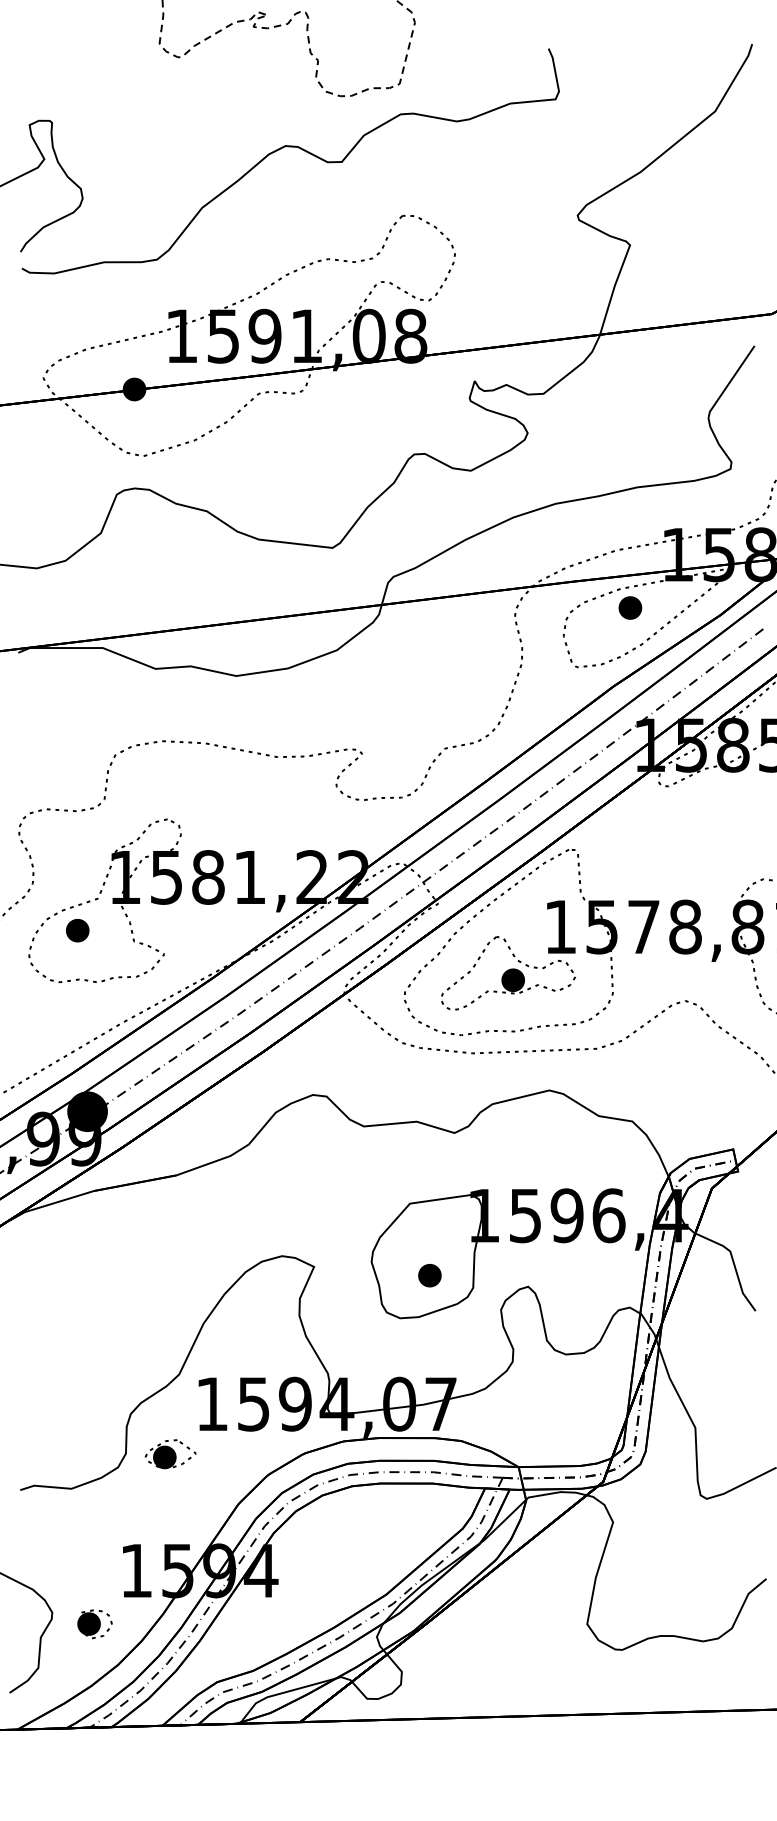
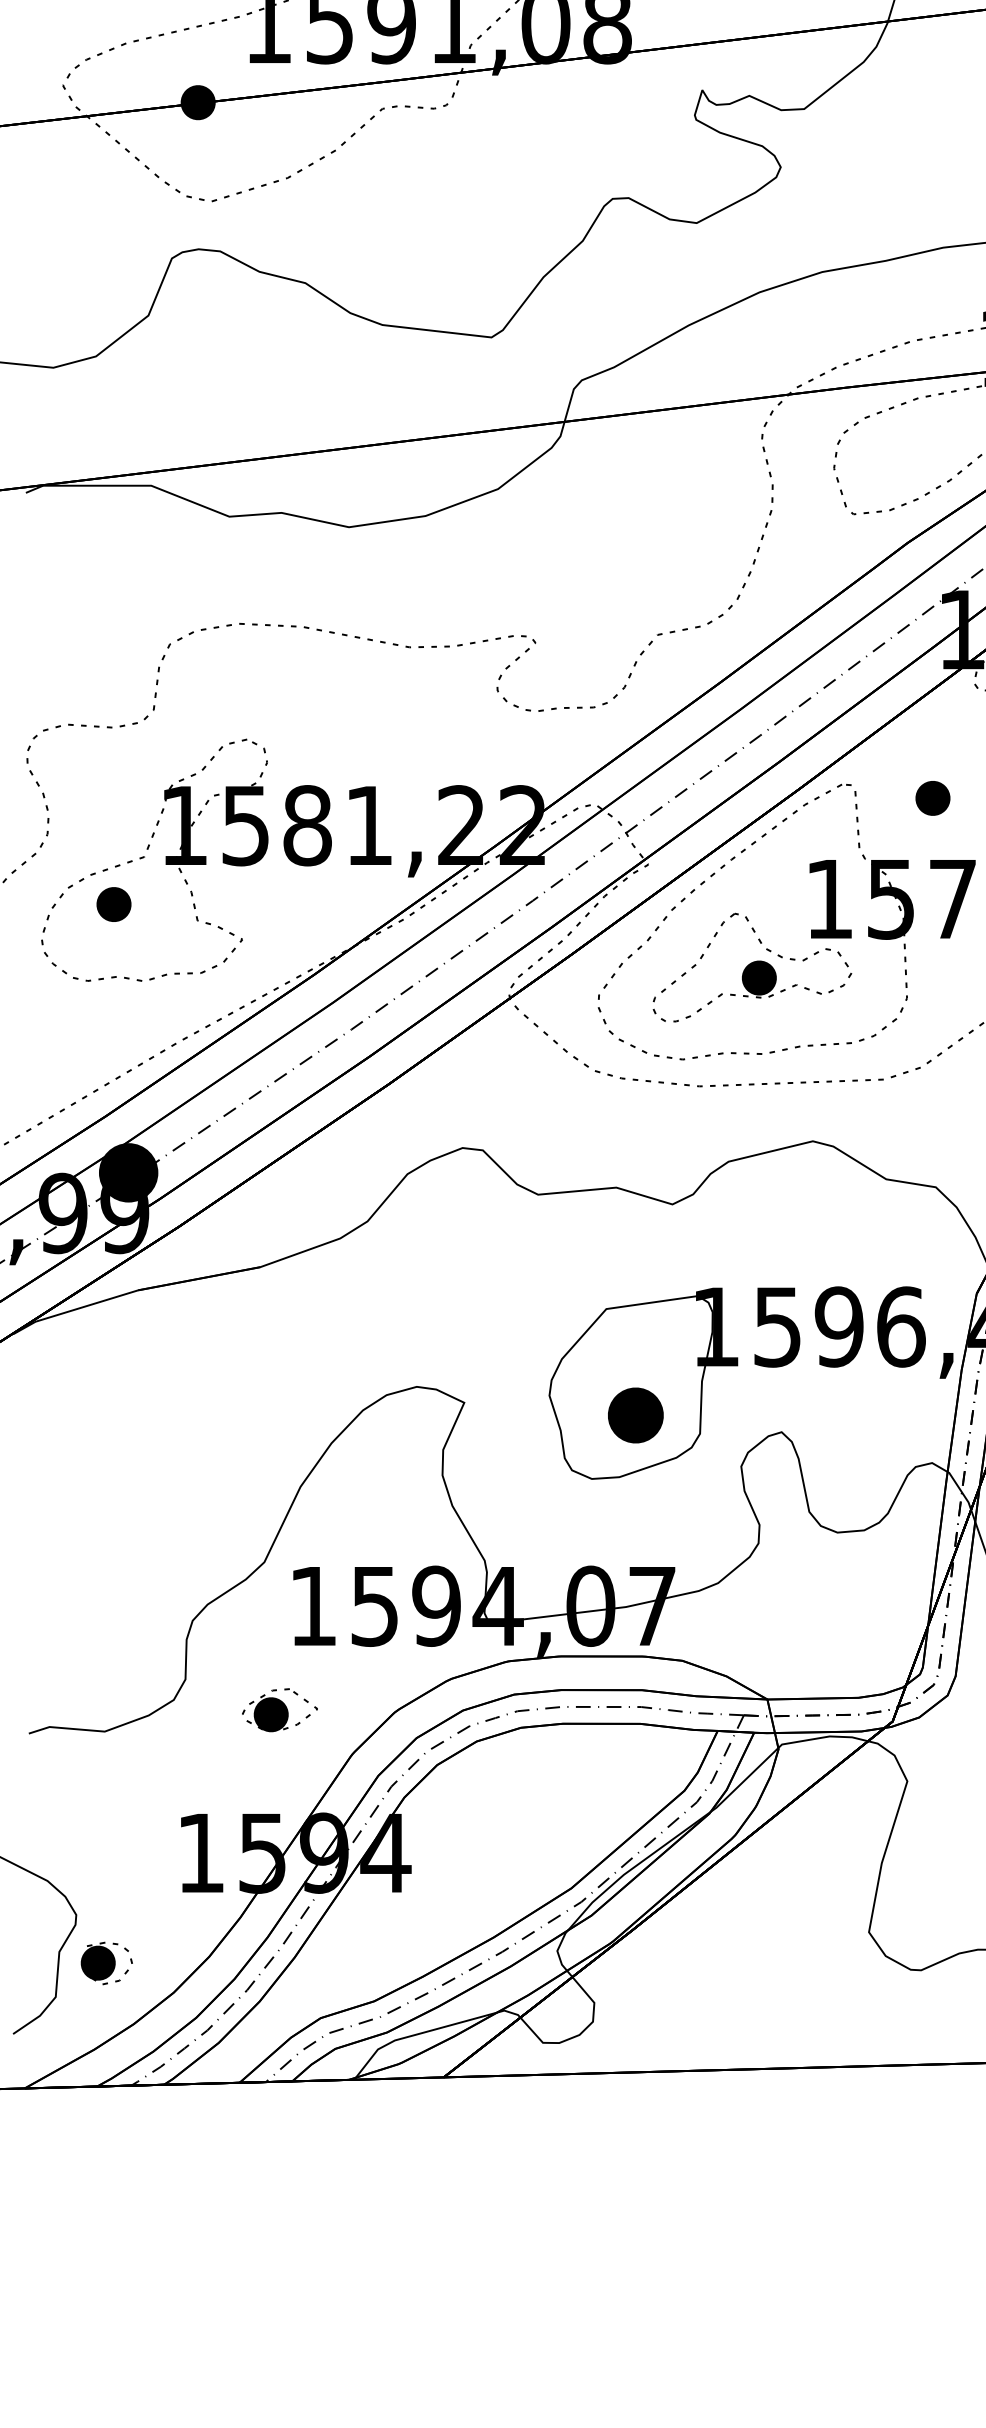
part: (630, 607) -> (933, 797), moved
part: (429, 1275) -> (635, 1415), size x1.6
part: (170, 1454) -> (279, 1710), moved
part: (94, 1624) -> (106, 1963), moved

